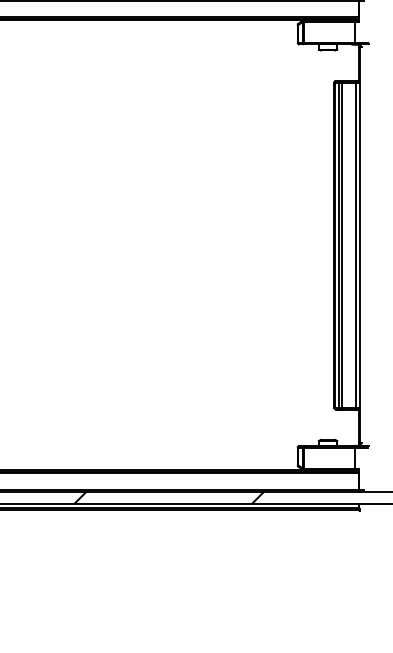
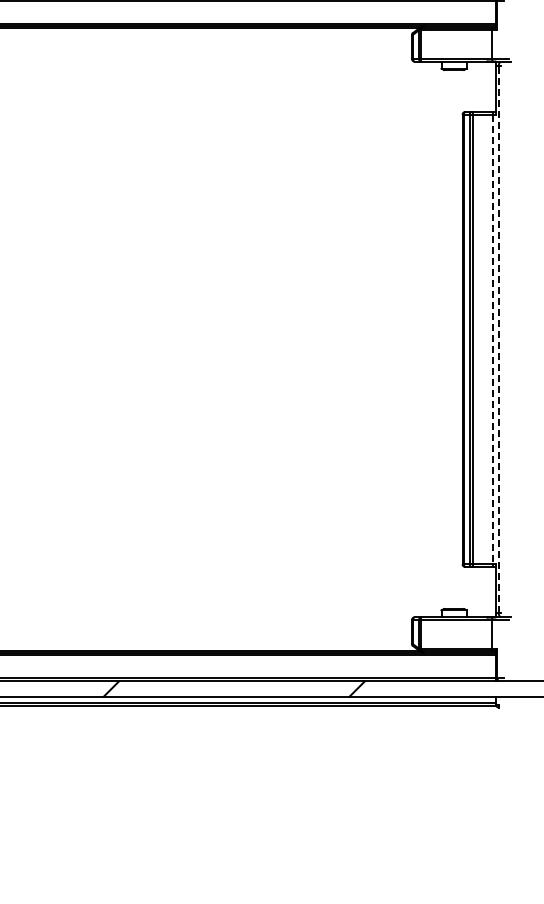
line: (355, 245) -> (492, 339), solid -> dashed
line: (360, 245) -> (498, 339), solid -> dashed

